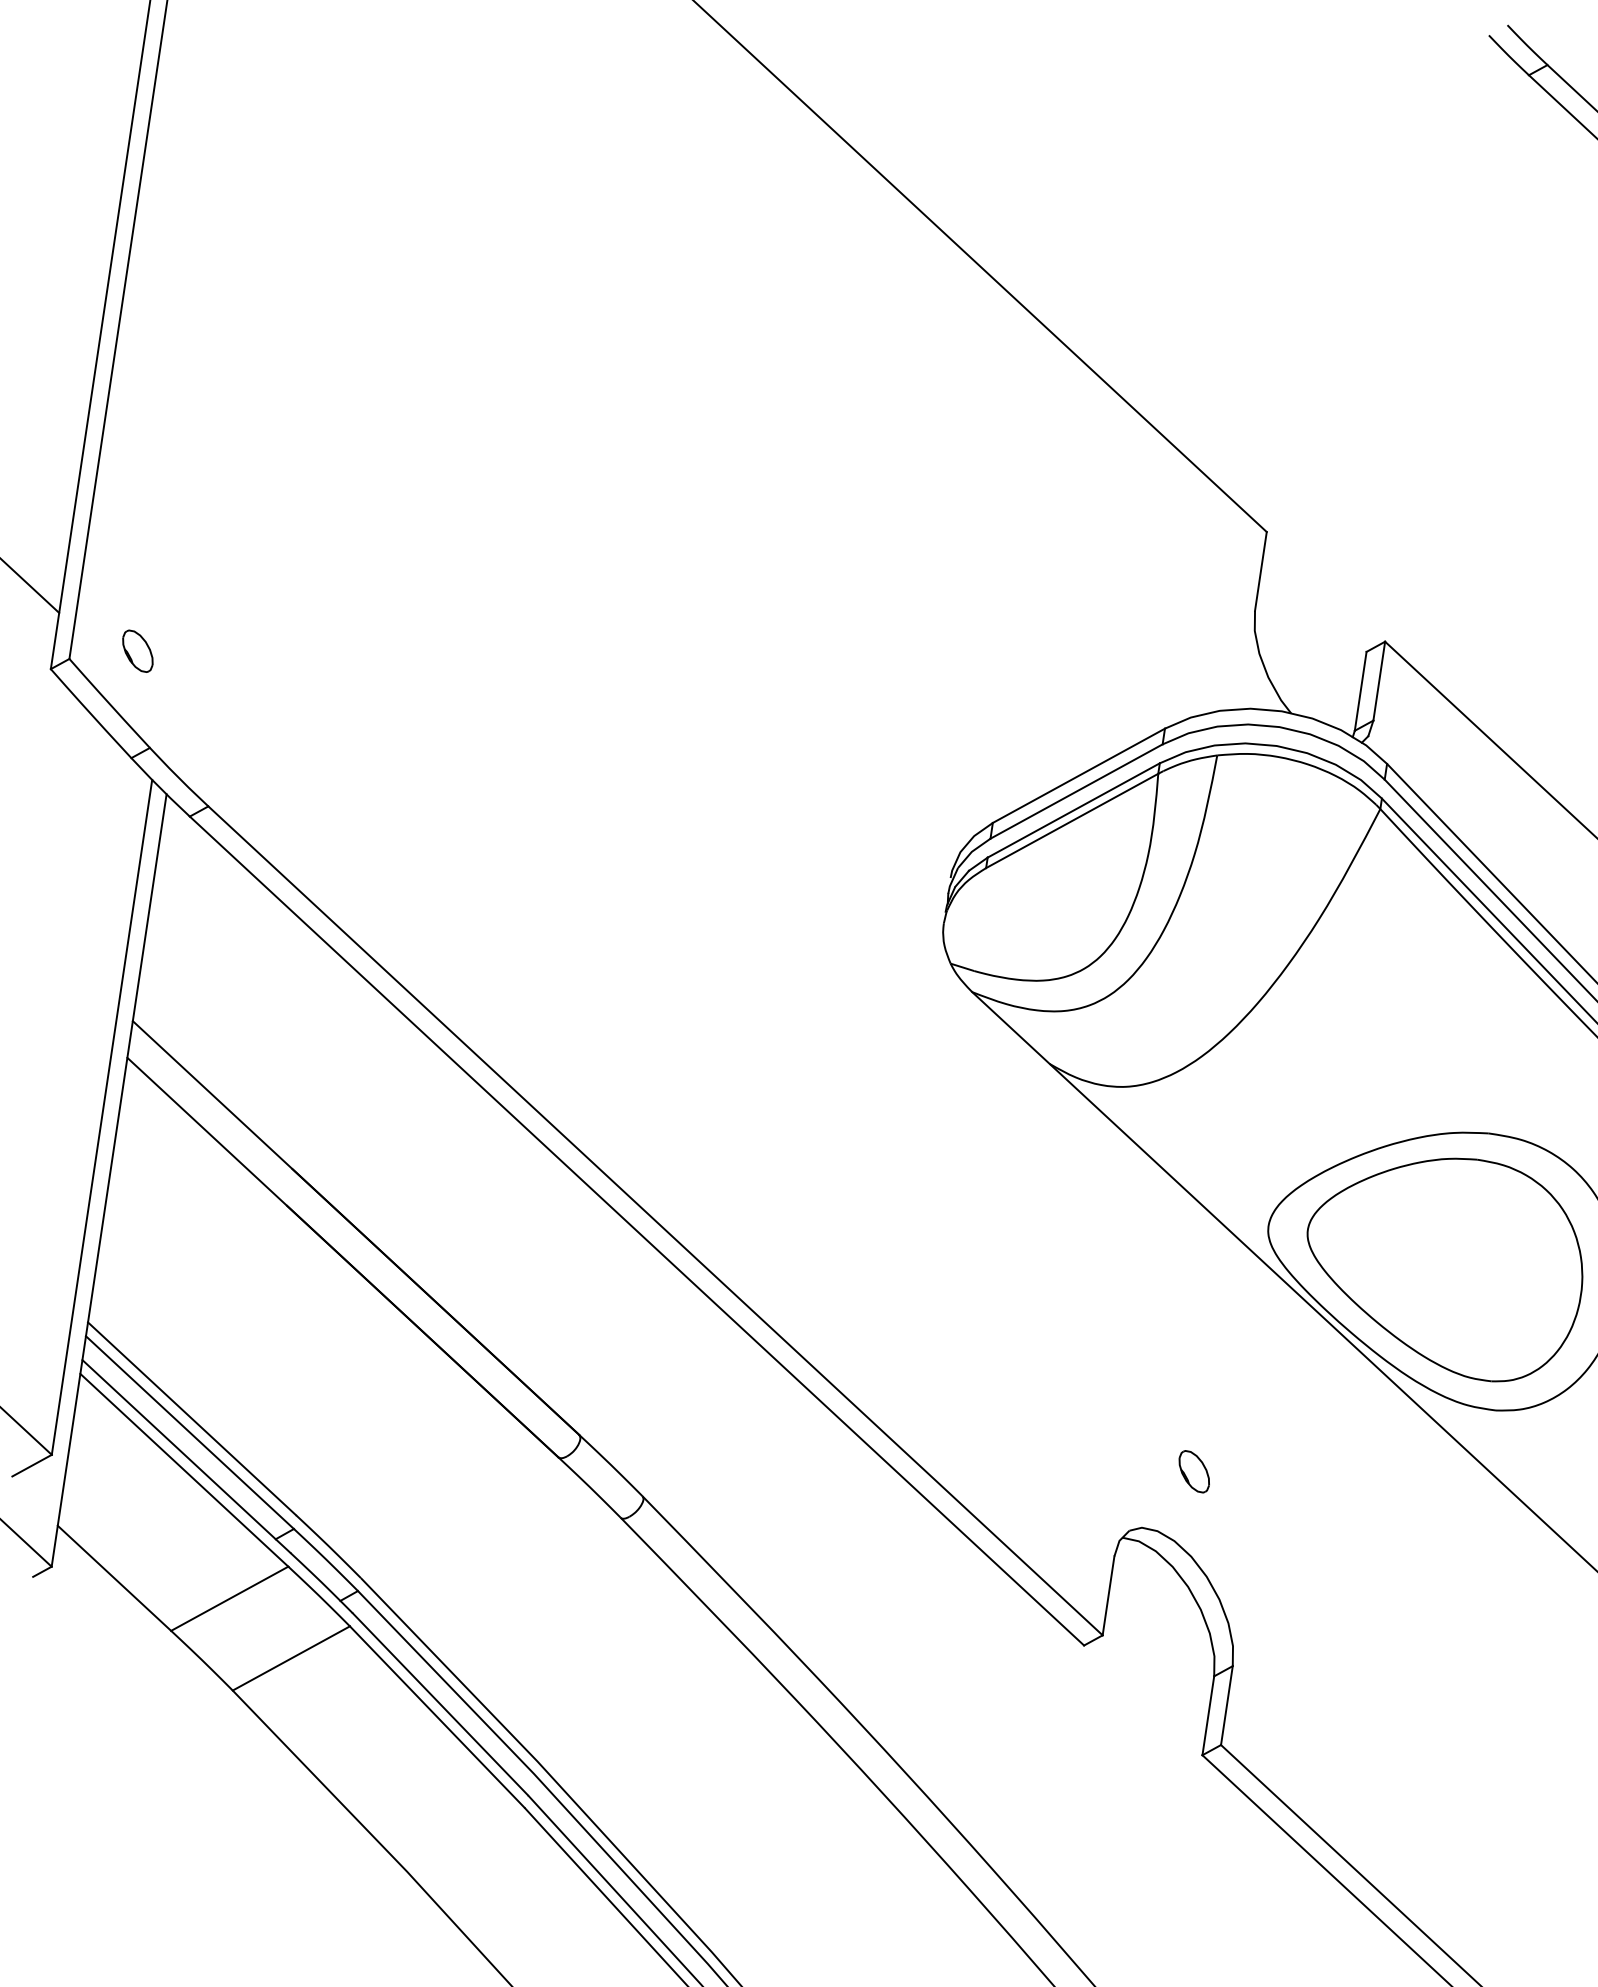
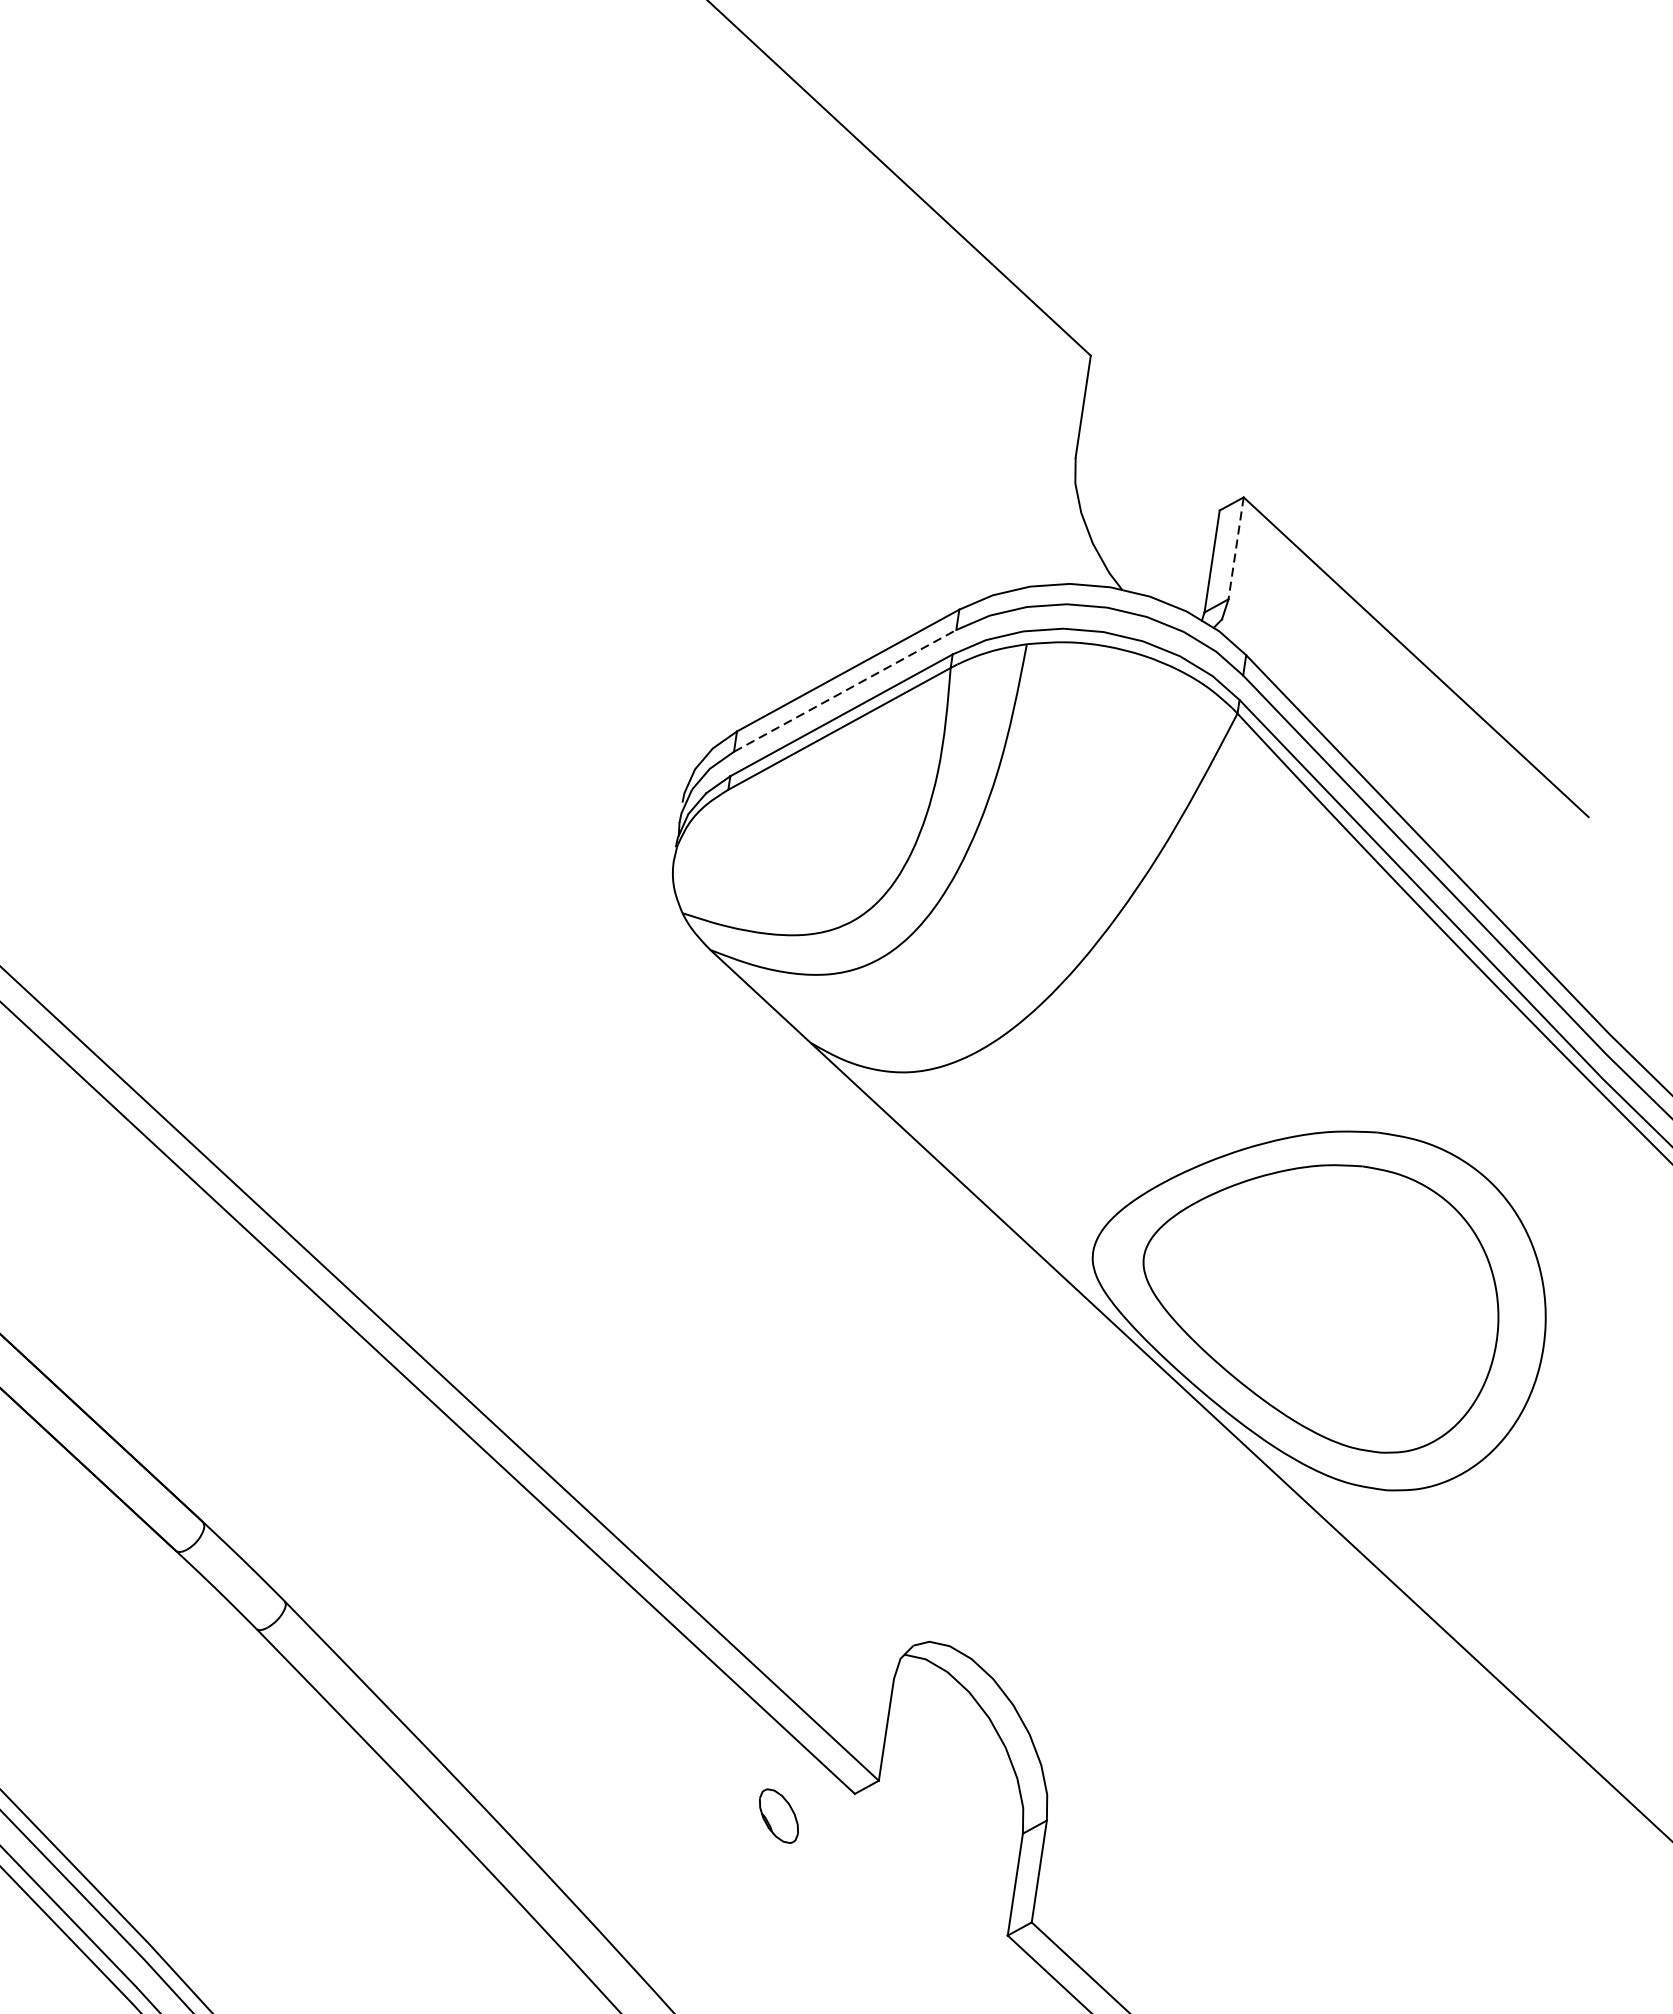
line: (1379, 681) -> (1236, 548), solid -> dashed
line: (1077, 791) -> (846, 690), solid -> dashed
part: (1193, 1471) -> (777, 1815), moved

